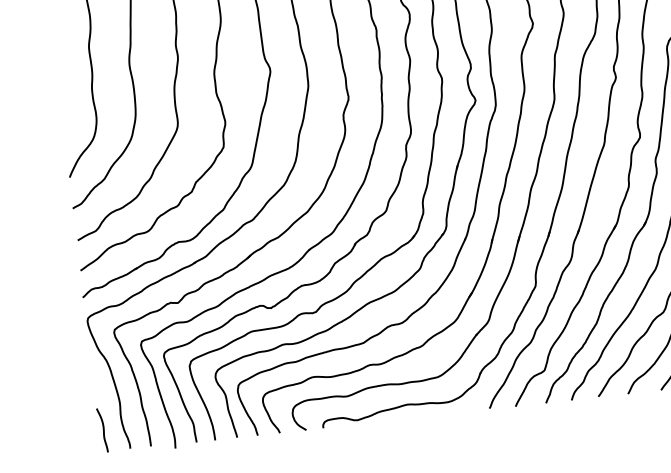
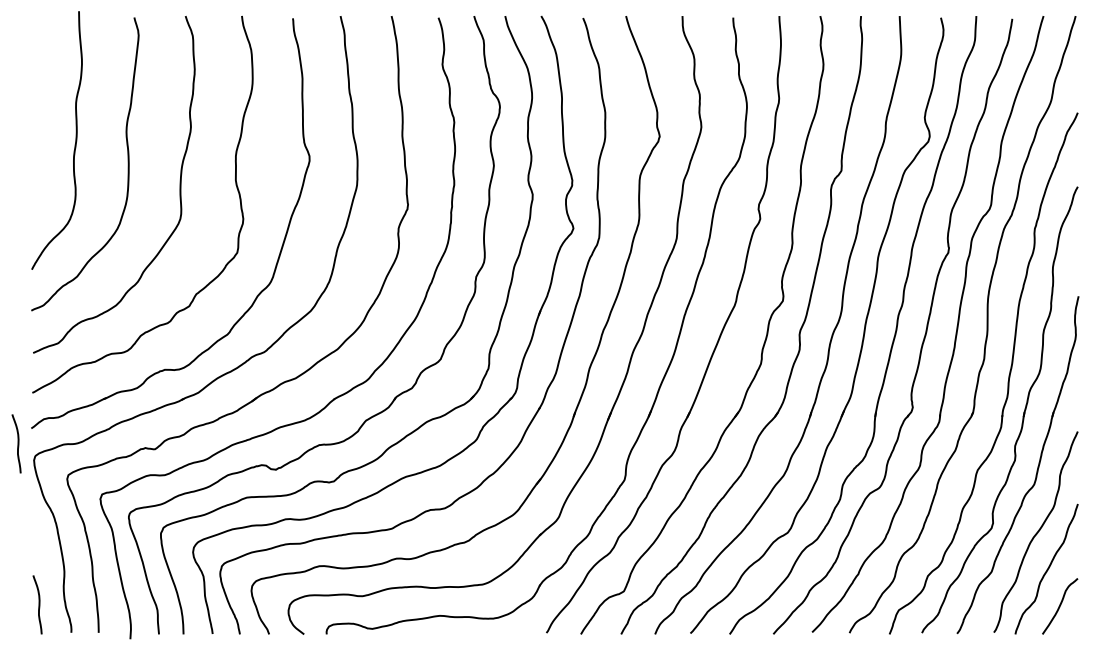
curve: (73, 310) -> (17, 443), added

